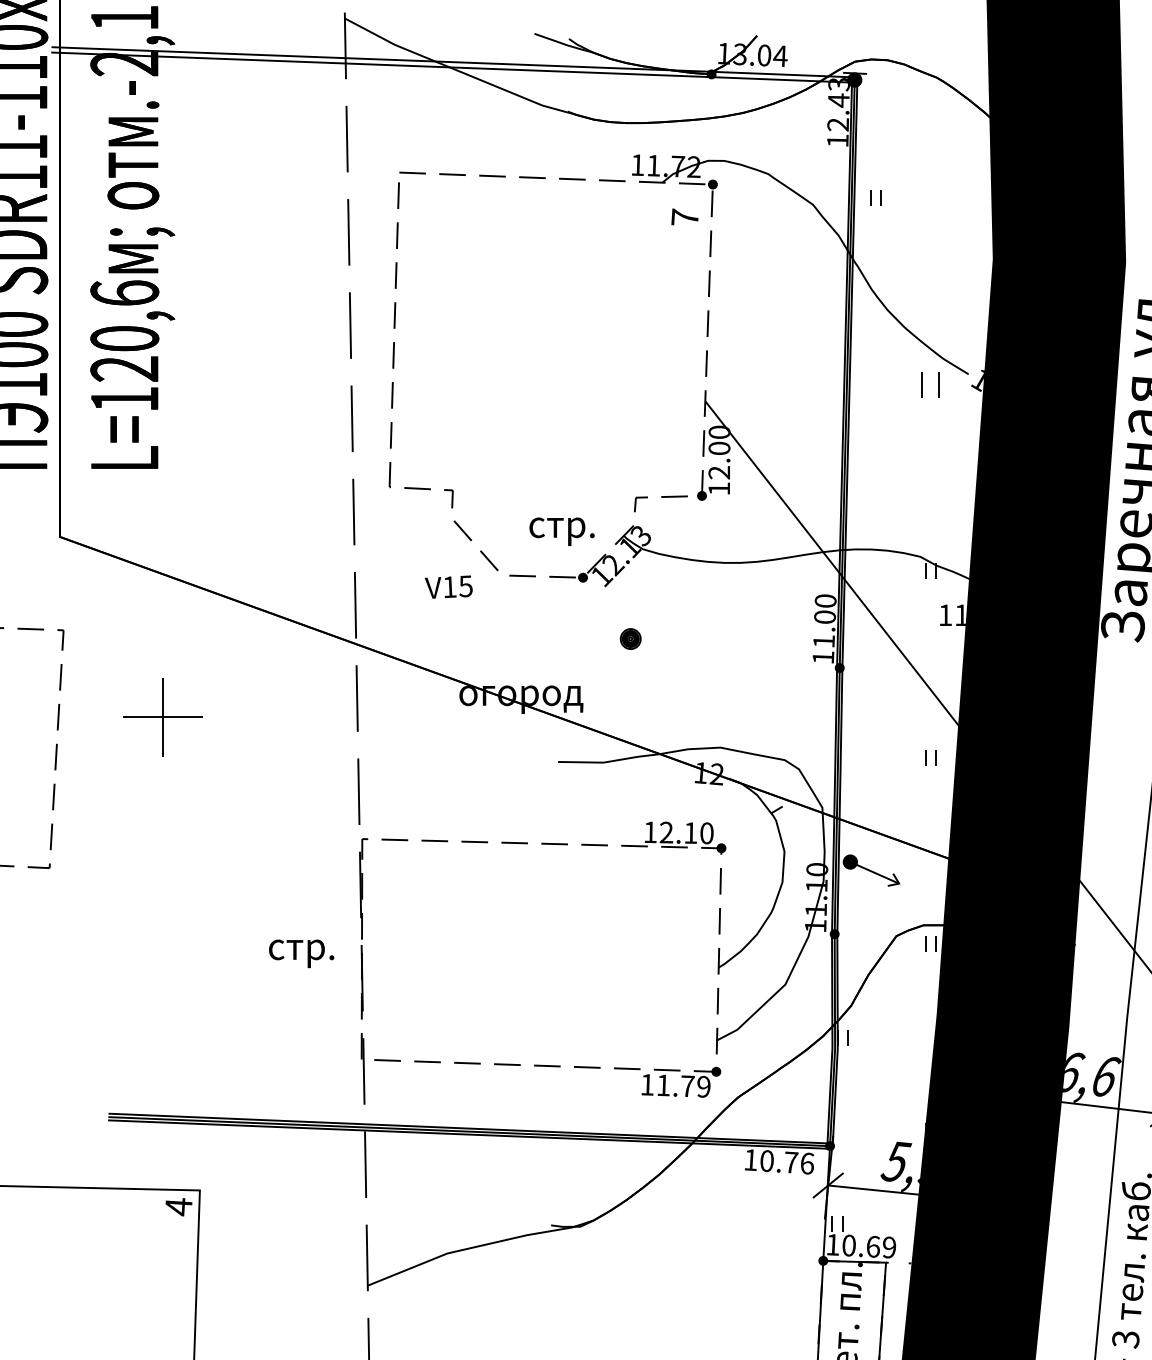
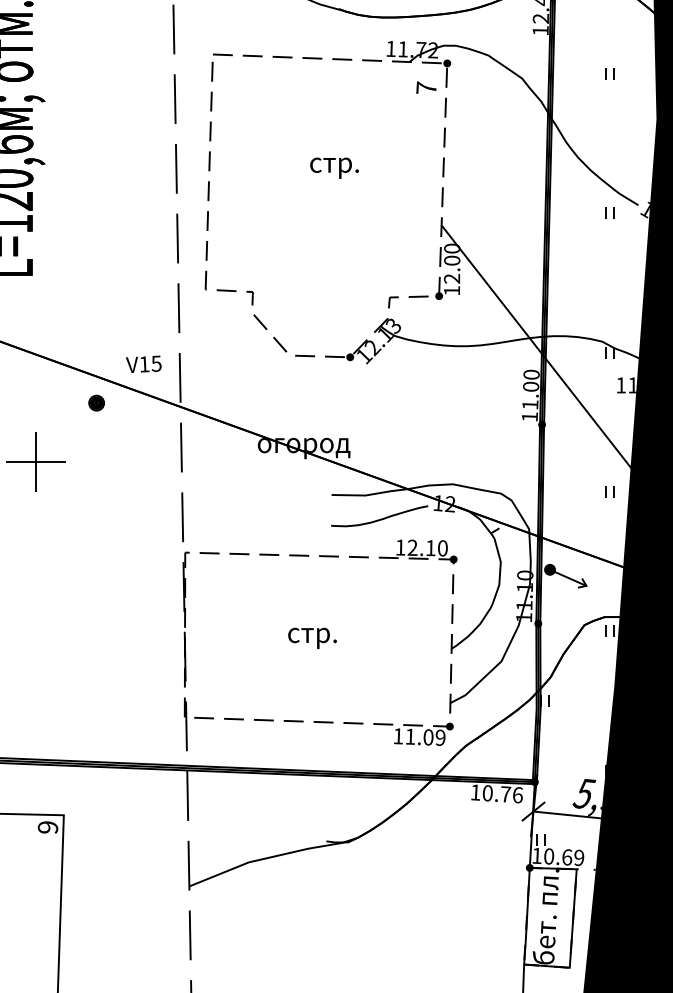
part: (875, 197) -> (609, 73), moved
part: (930, 384) -> (609, 212), size x0.62
text: (561, 531) -> (334, 168), moved
text: (448, 586) -> (143, 363), moved
part: (630, 638) -> (96, 402), moved
curve: (624, 793) -> (381, 518), added
text: (301, 953) -> (312, 638), moved
text: (687, 1086) -> (428, 737), 11.79 -> 11.09
text: (178, 1207) -> (47, 828), 4 -> 9

